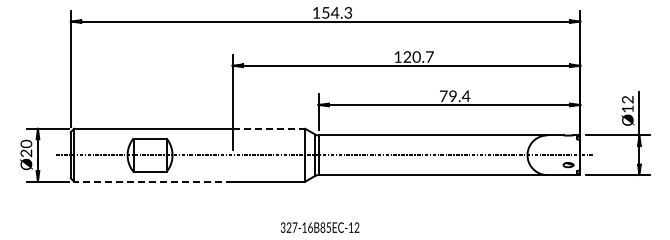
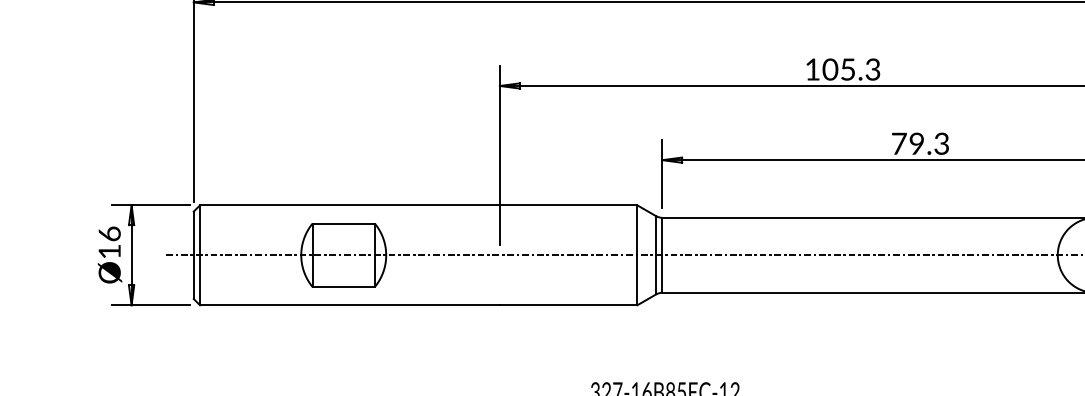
text: (418, 56) -> (851, 68), 120.7 -> 105.3
text: (465, 96) -> (940, 144), 79.4 -> 79.3
line: (269, 128) -> (569, 204), dashed -> solid
text: (26, 148) -> (109, 242), Ø20 -> Ø16
line: (152, 181) -> (348, 304), dashed -> solid

